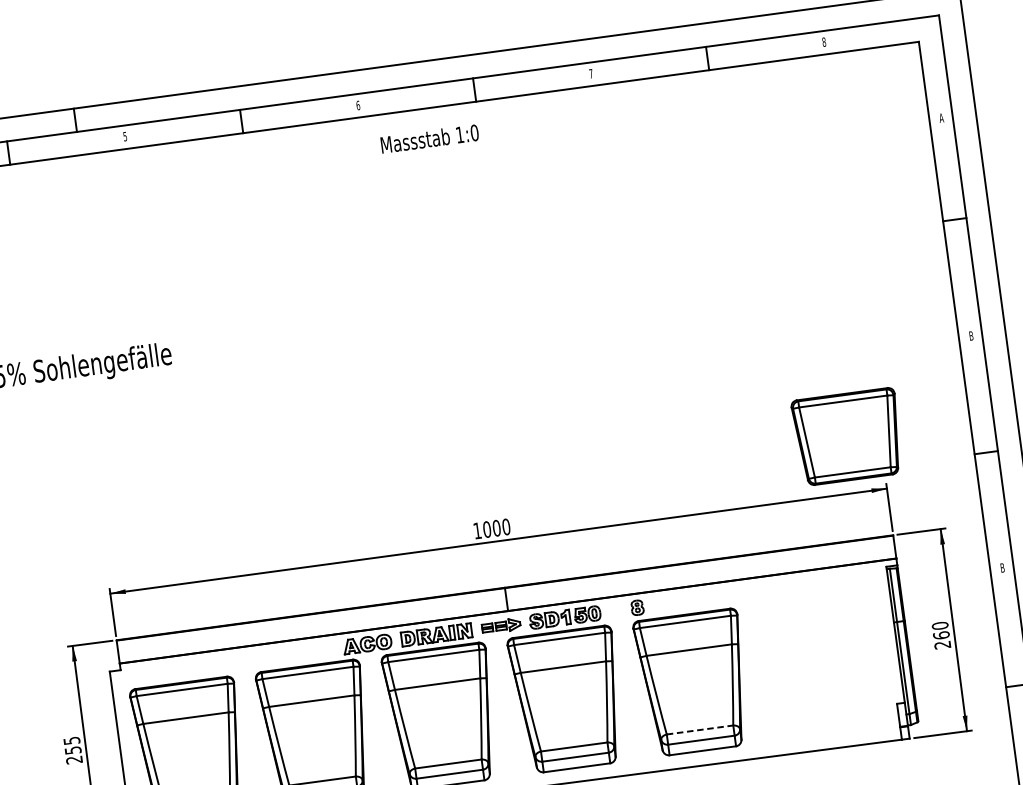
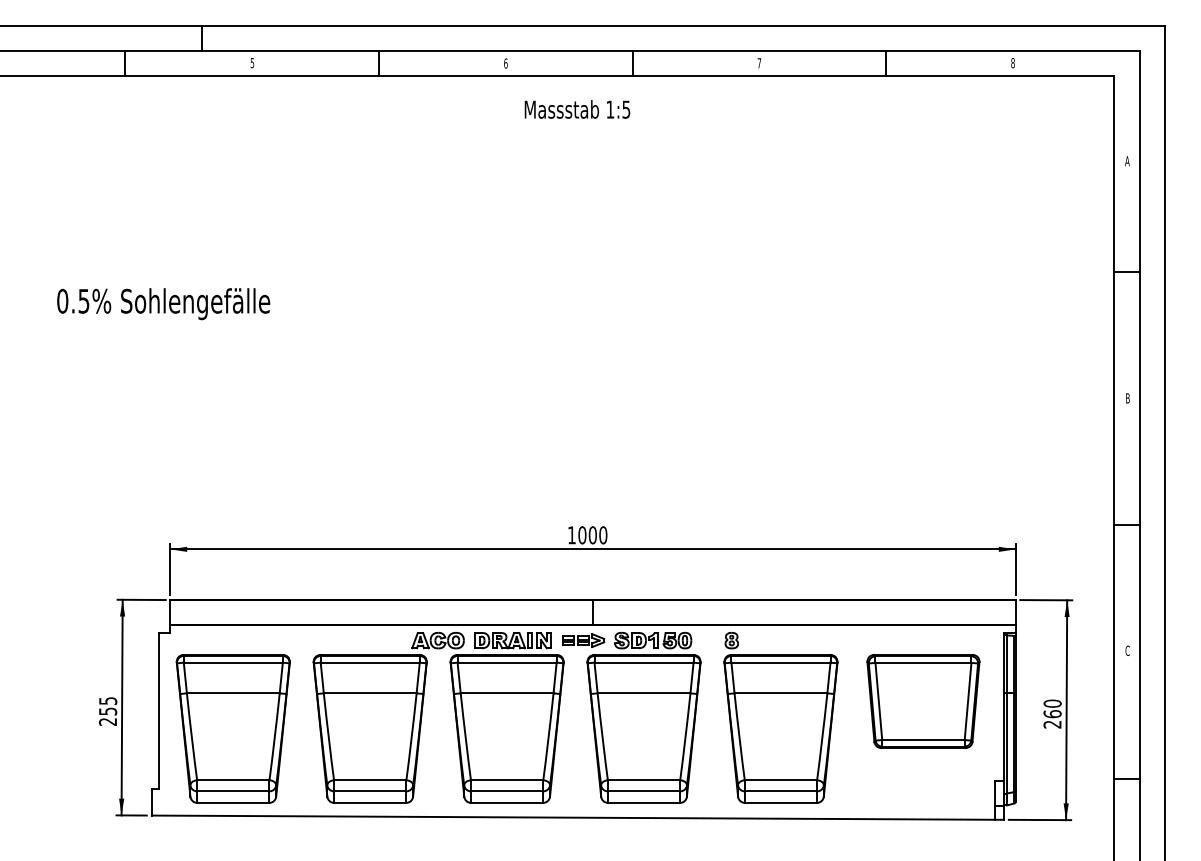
text: (474, 132) -> (626, 109), 1:0 -> 1:5
part: (848, 436) -> (923, 701), moved
text: (1002, 567) -> (1127, 650), B -> C
line: (700, 730) -> (781, 780), dashed -> solid

